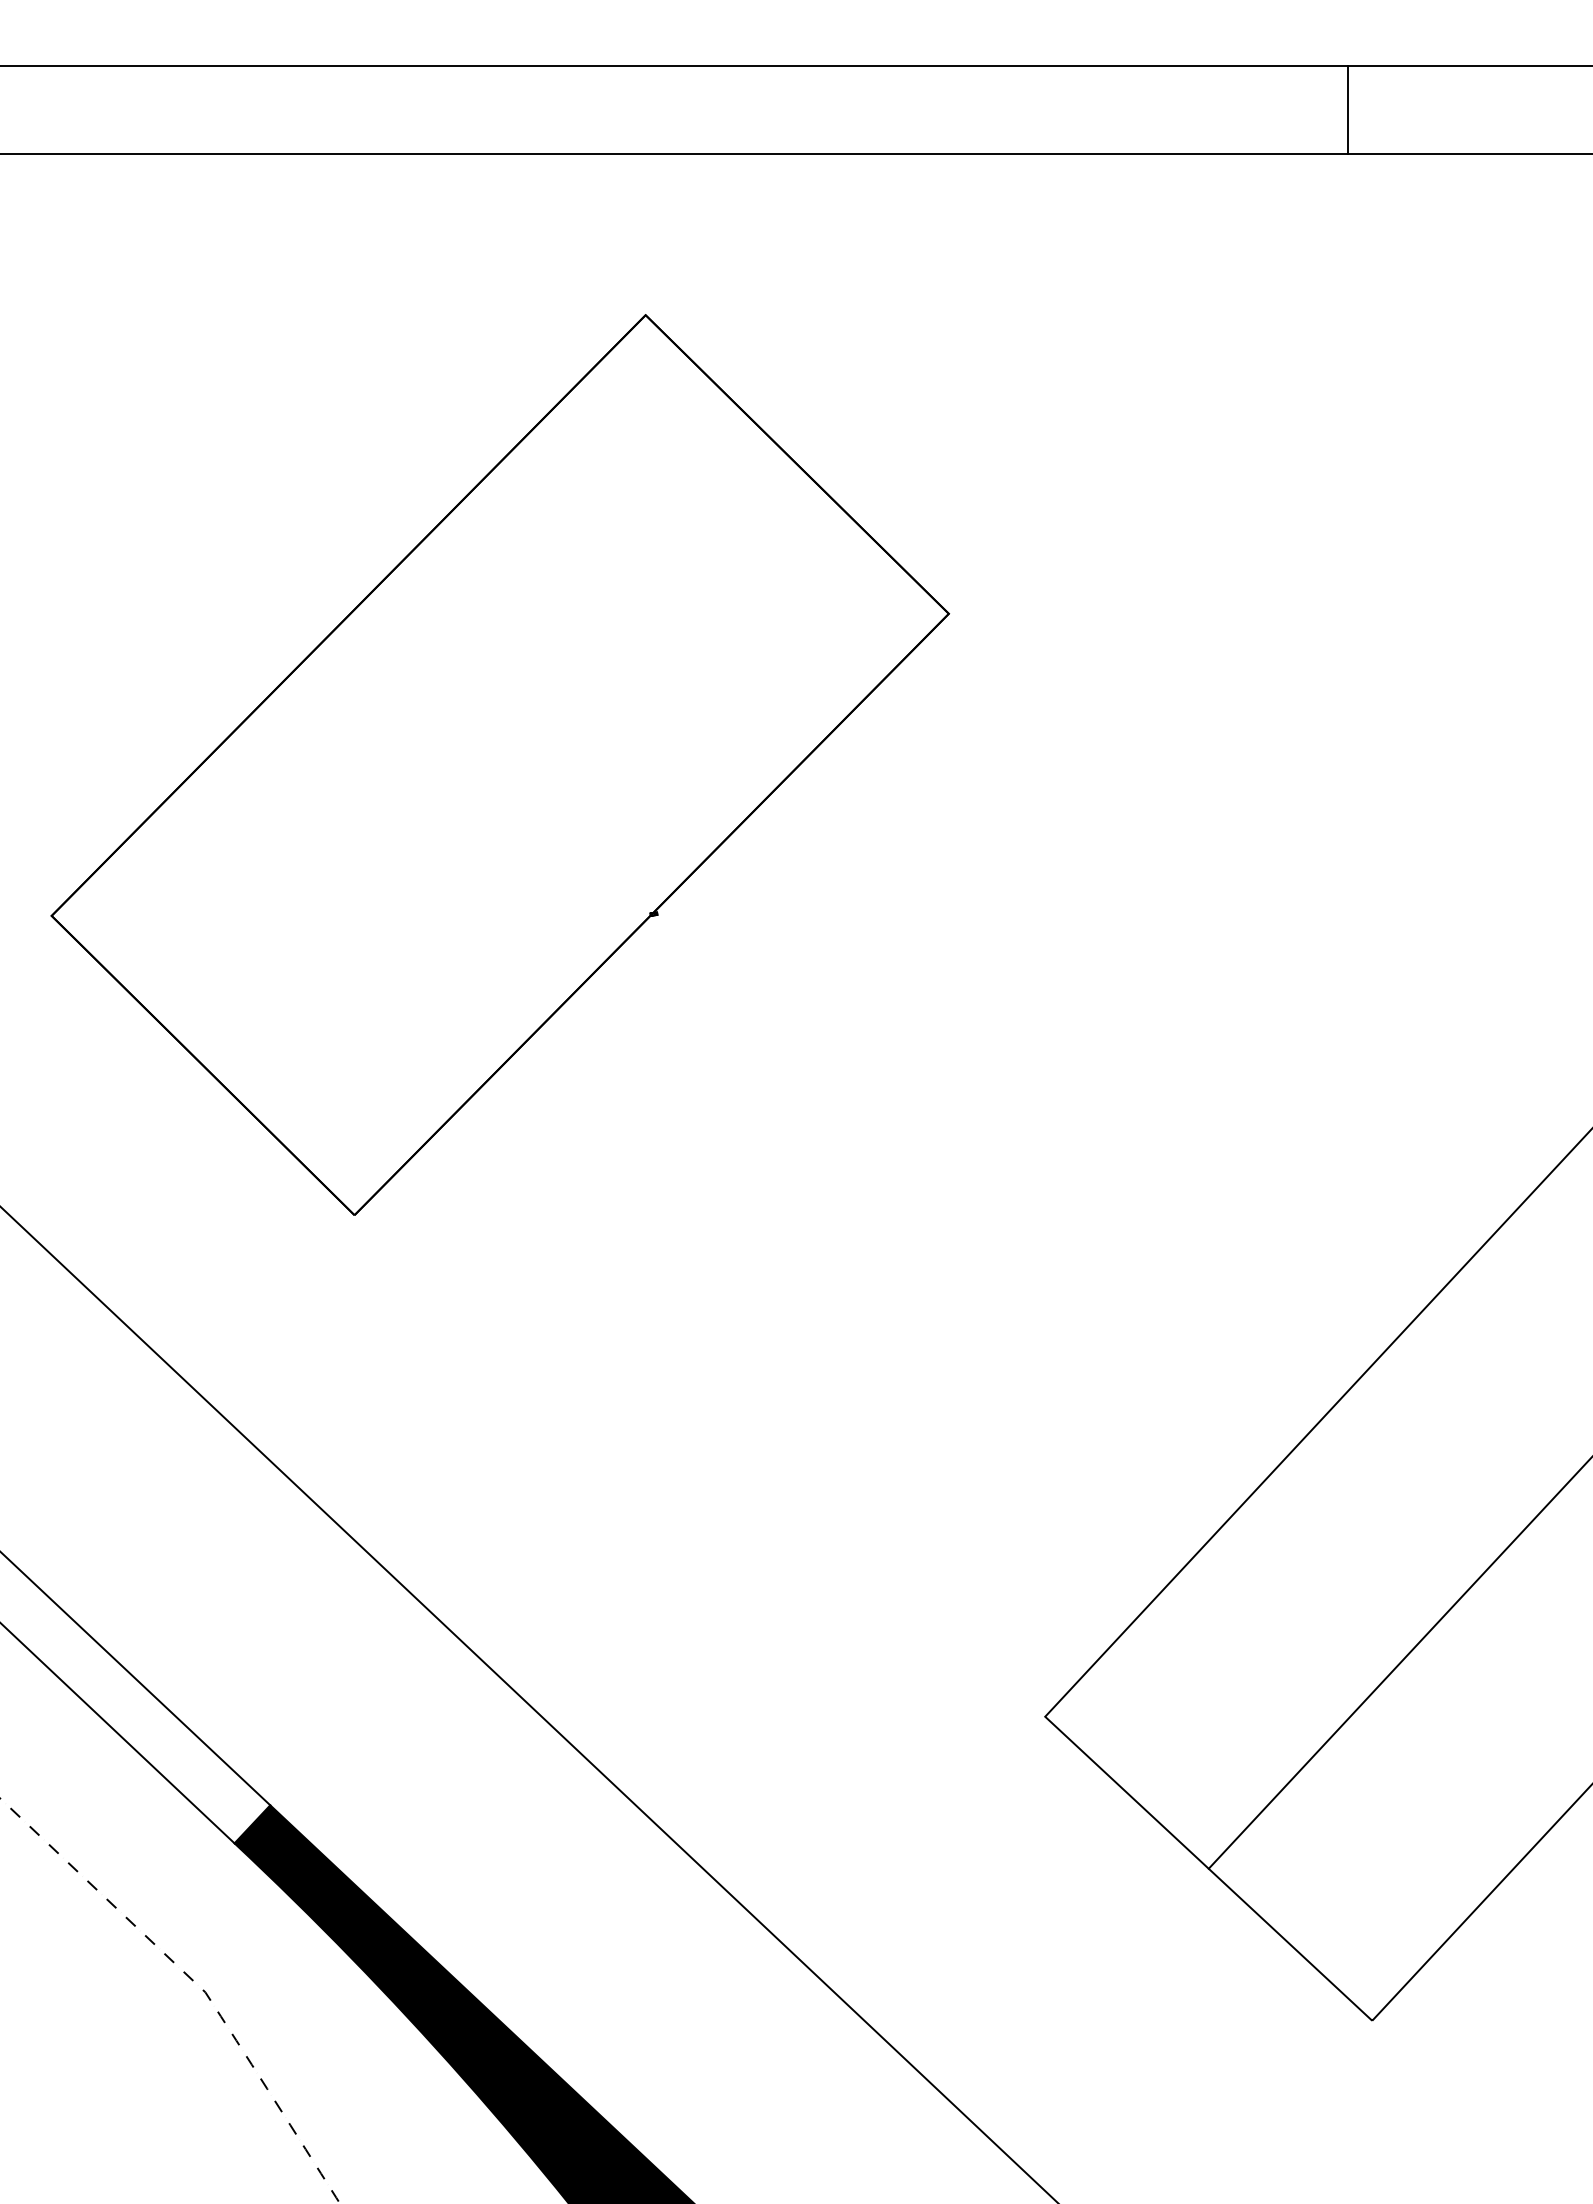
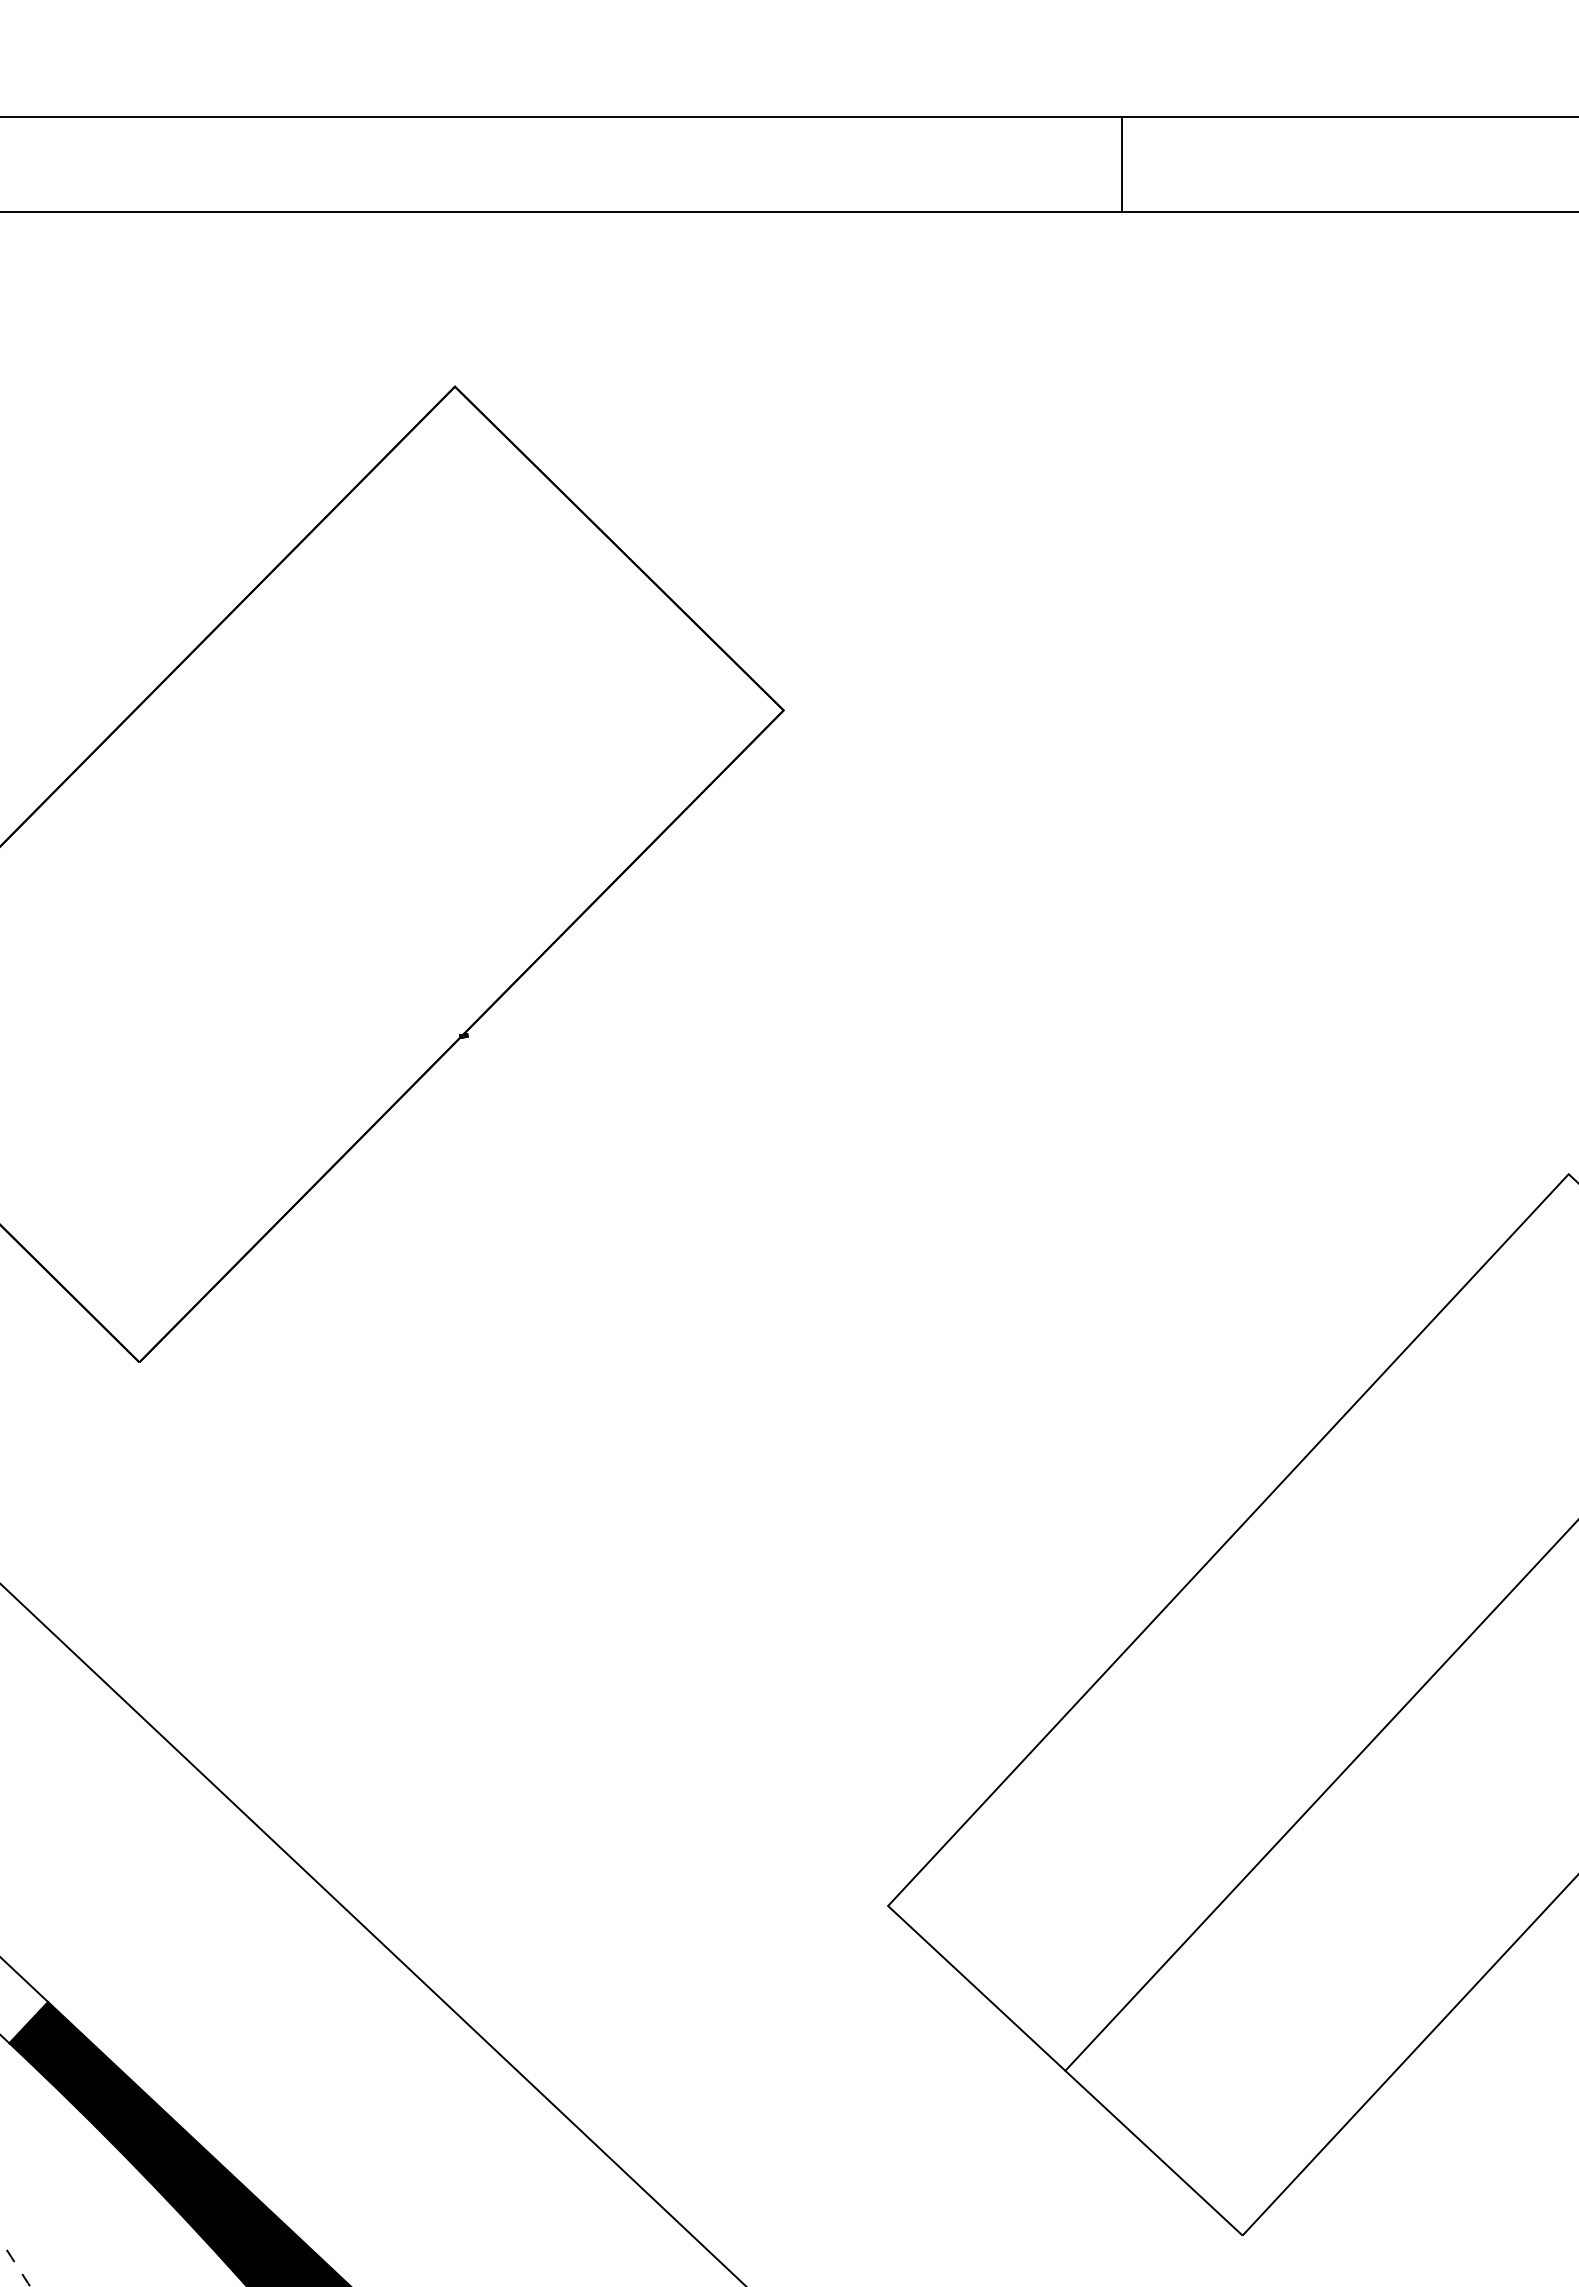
line: (1348, 110) -> (1122, 164), moved

